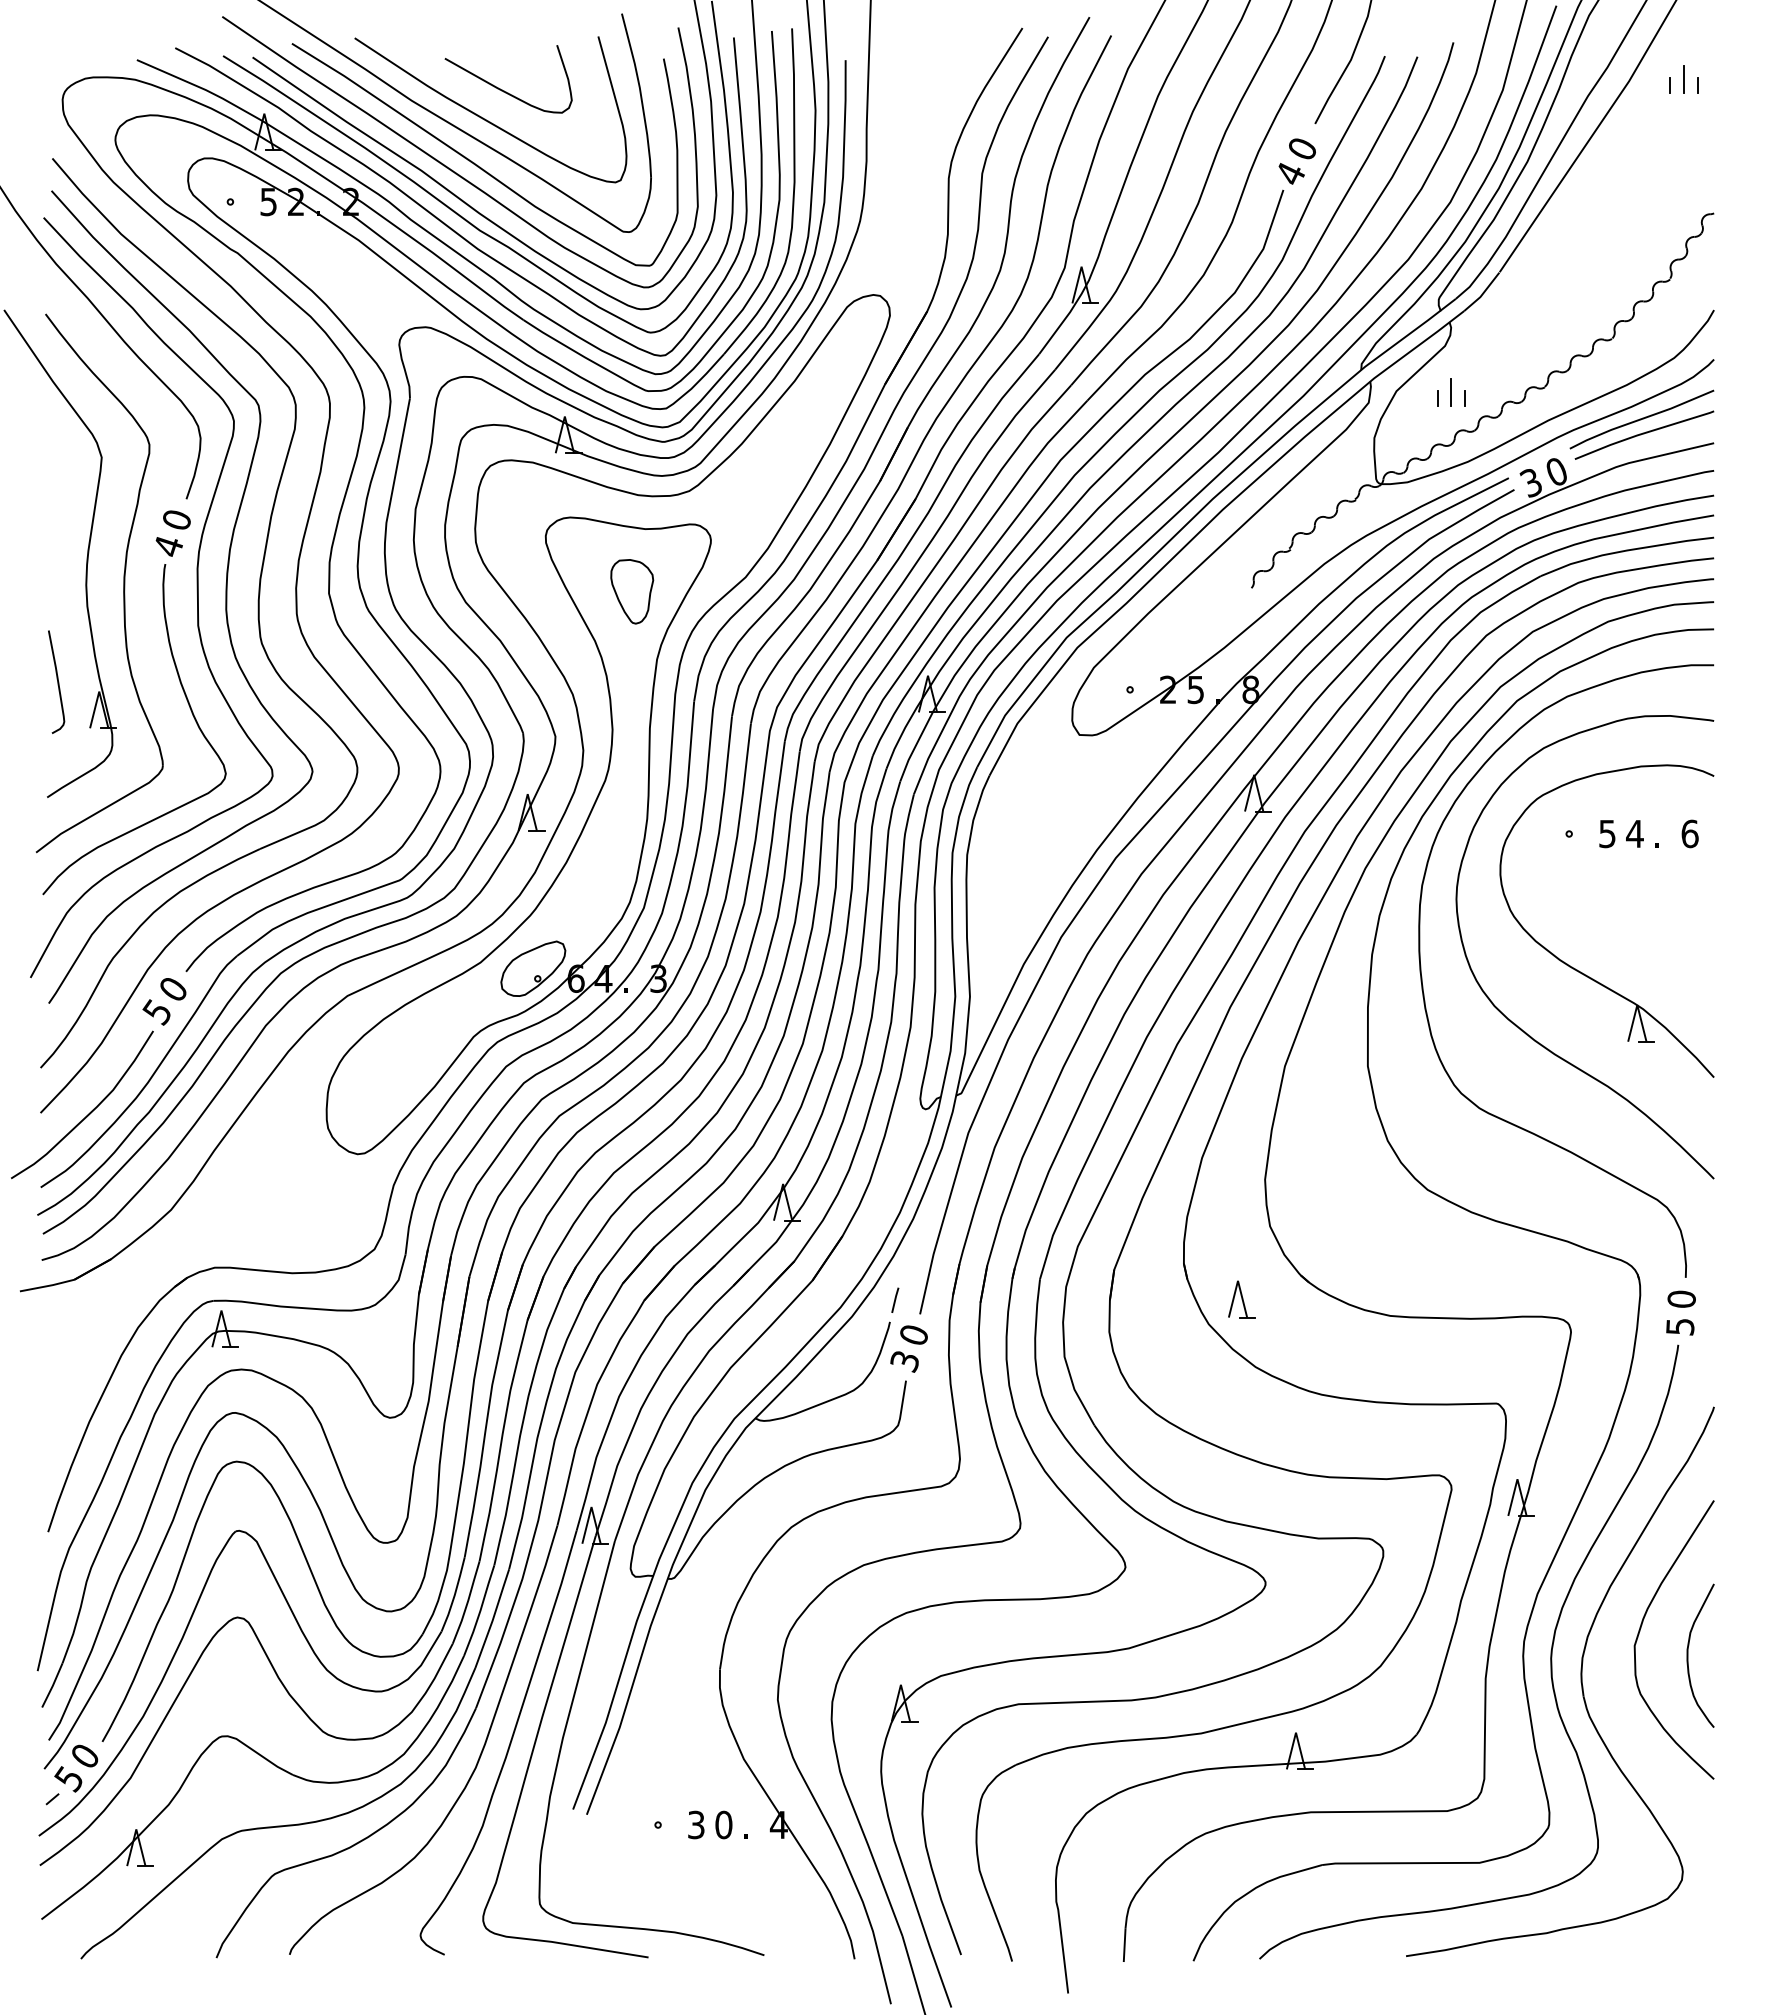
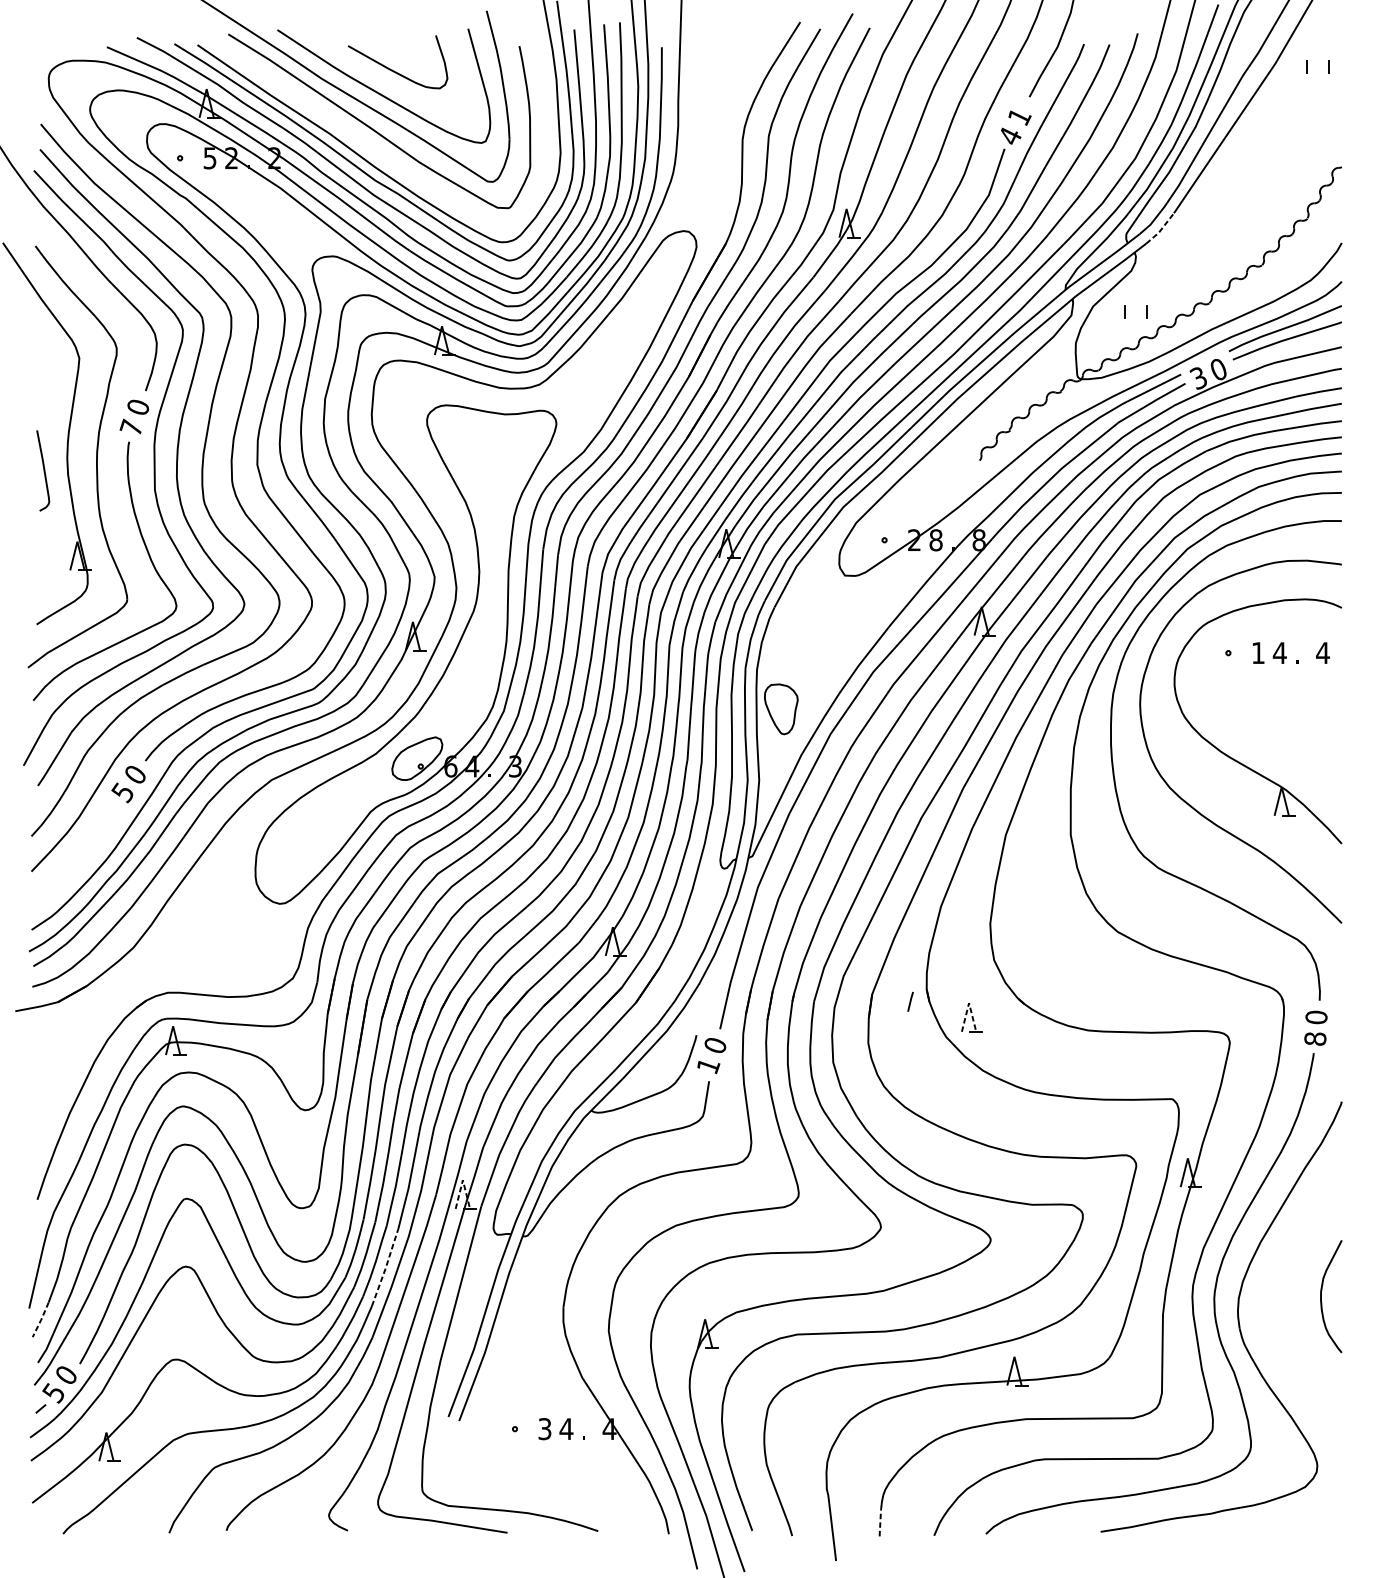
line: (1683, 79) -> (1317, 62), removed
text: (1302, 149) -> (1019, 117), 0 -> 1
curve: (449, 167) -> (351, 131), removed
line: (1482, 293) -> (1160, 229), solid -> dashed
line: (1451, 392) -> (1136, 307), removed
text: (167, 545) -> (130, 427), 4 -> 7
part: (632, 591) -> (781, 709), moved
curve: (57, 681) -> (43, 470), moved
text: (1195, 689) -> (935, 540), 5 -> 8
text: (1689, 833) -> (1322, 652), 6 -> 4
text: (1607, 834) -> (1258, 653), 5 -> 1
curve: (90, 1111) -> (70, 870), removed
line: (1238, 1280) -> (969, 1002), solid -> dashed
line: (895, 1299) -> (910, 1001), moved
text: (1680, 1326) -> (1315, 1038), 5 -> 8
text: (905, 1361) -> (708, 1066), 3 -> 1
line: (591, 1507) -> (462, 1180), solid -> dashed
line: (493, 1618) -> (386, 1267), solid -> dashed
curve: (1641, 1628) -> (1285, 1275), removed
line: (52, 1685) -> (40, 1319), solid -> dashed
text: (723, 1824) -> (566, 1428), 0 -> 4
line: (1124, 1945) -> (880, 1523), solid -> dashed

